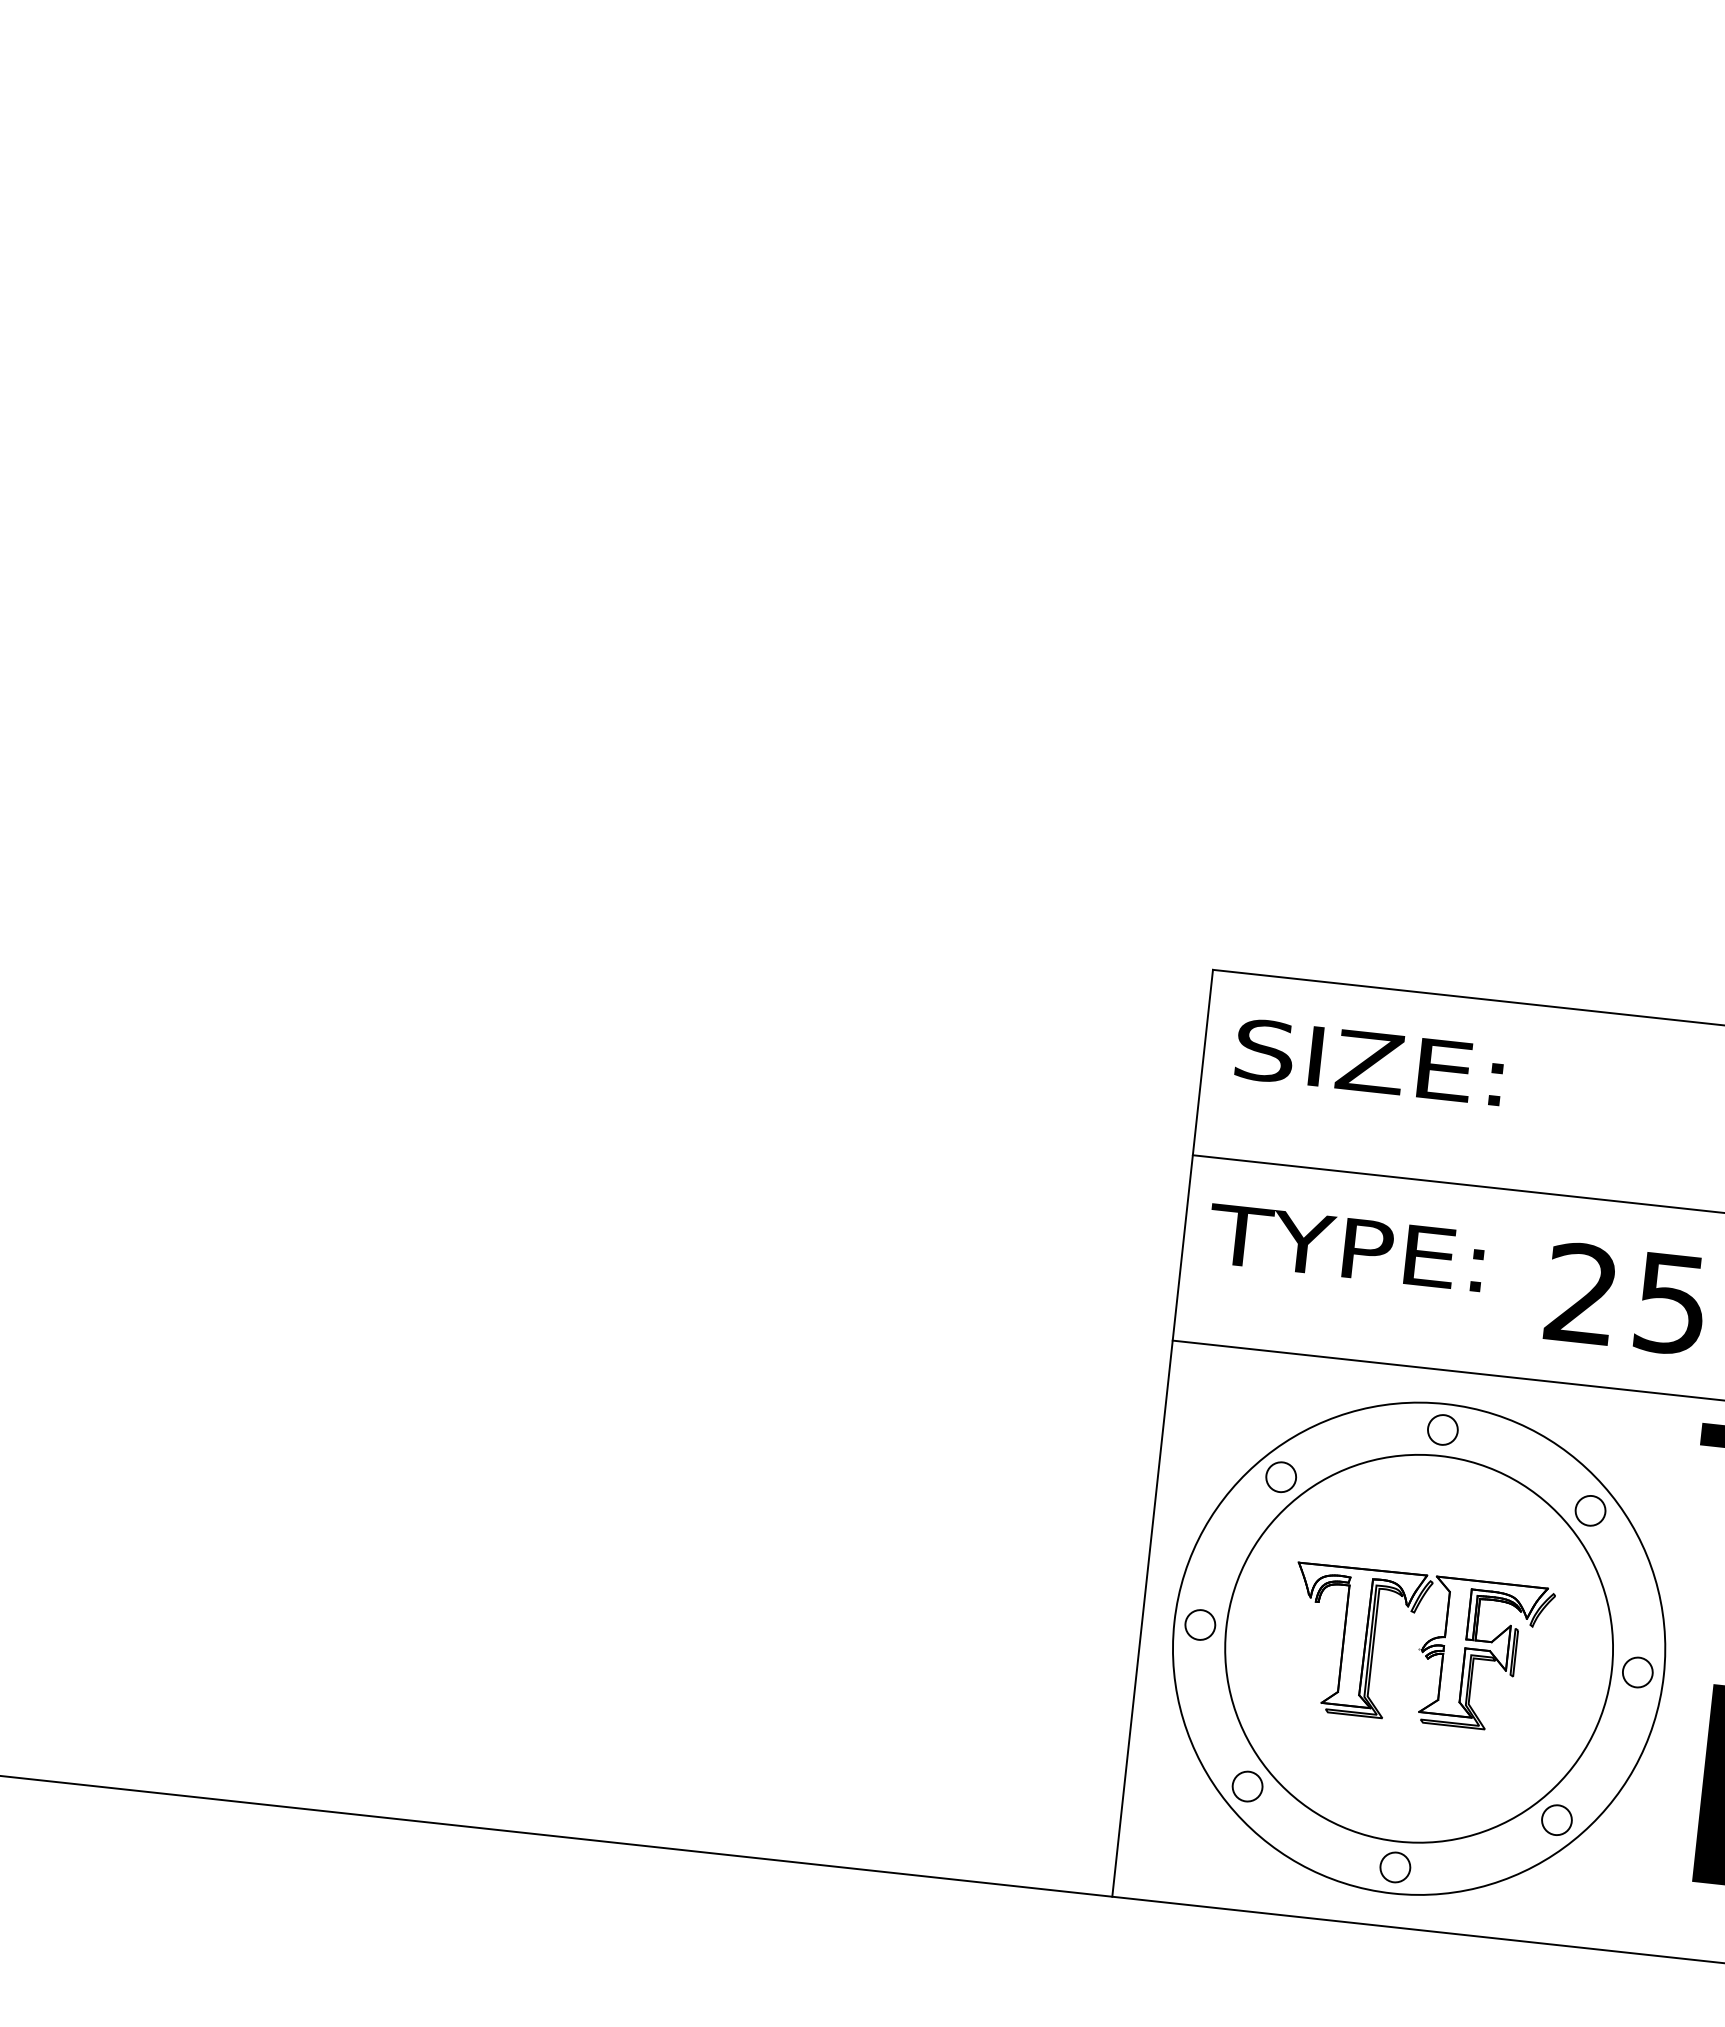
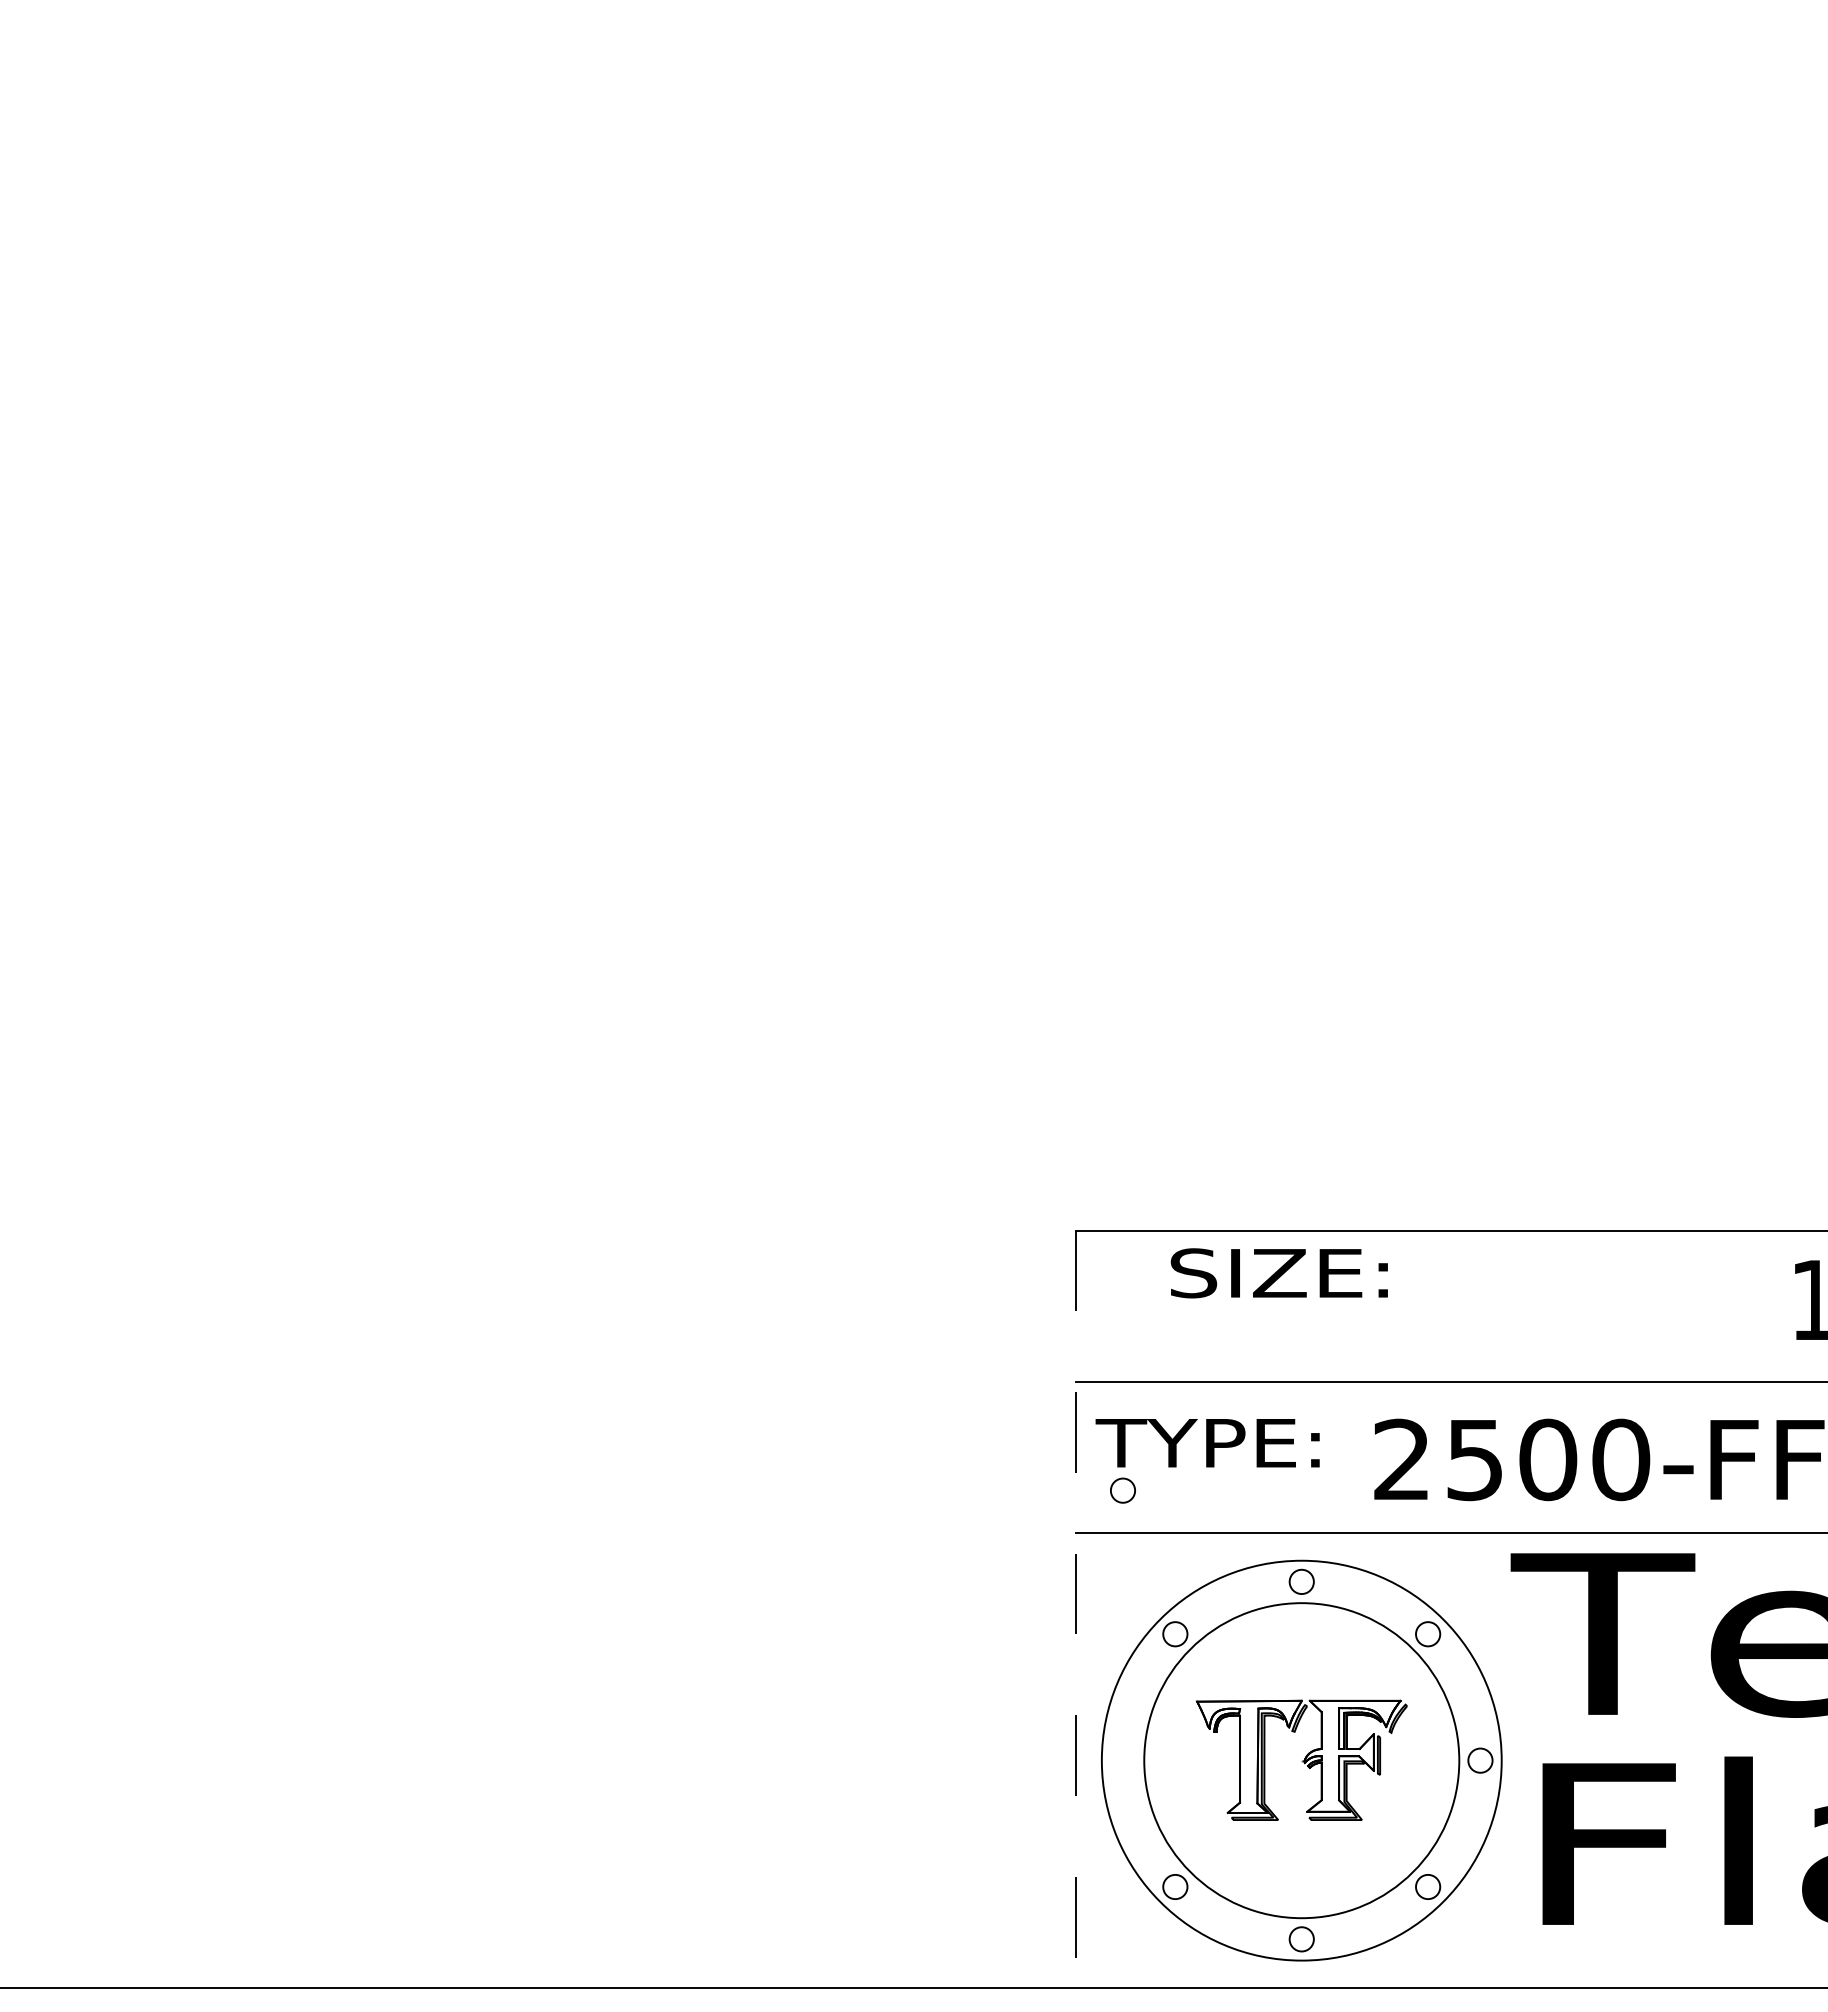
text: (1368, 1062) -> (1278, 1273), moved
line: (1162, 1433) -> (1075, 1609), solid -> dashed
circle: (1199, 1624) -> (1122, 1490), moved

